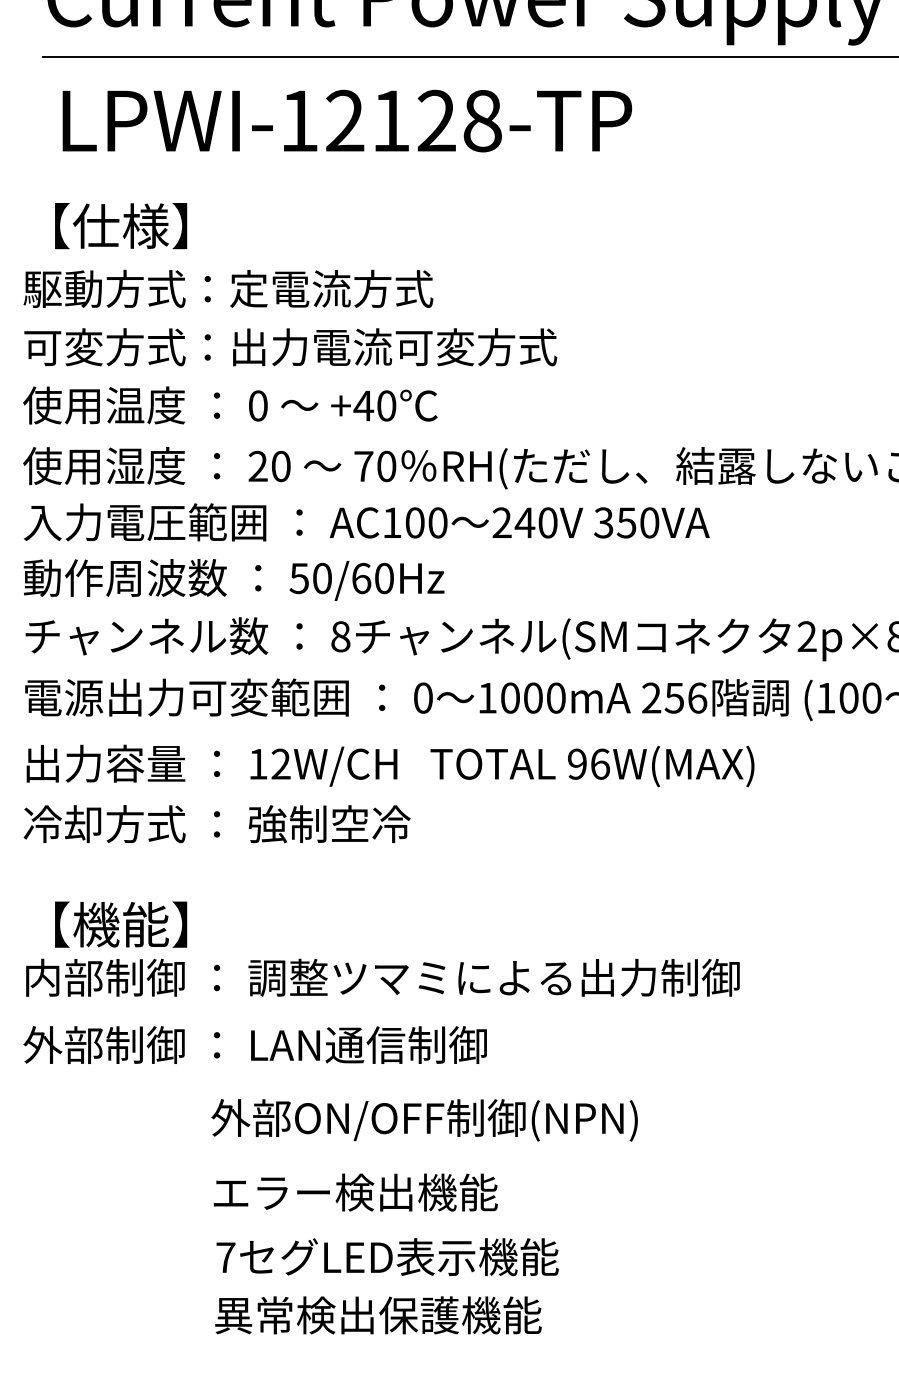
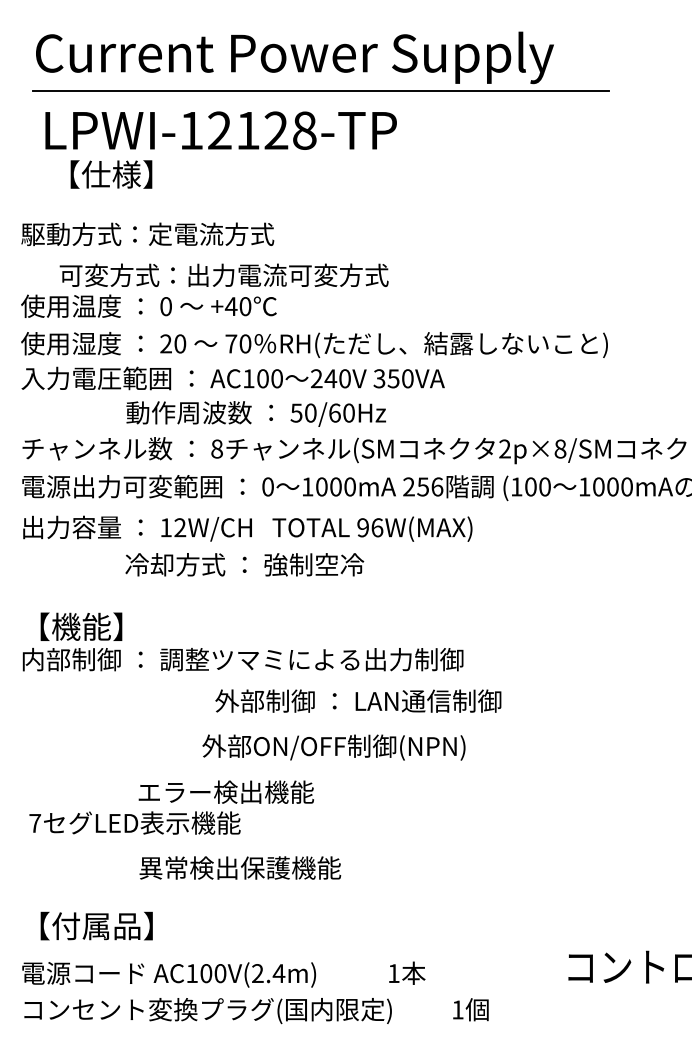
text: (121, 226) -> (111, 174), moved
text: (289, 345) -> (223, 274), moved
text: (232, 579) -> (255, 413), moved
text: (216, 823) -> (244, 564), moved
text: (255, 1044) -> (358, 700), moved
text: (424, 1120) -> (333, 747), moved
text: (386, 1256) -> (134, 822), moved

